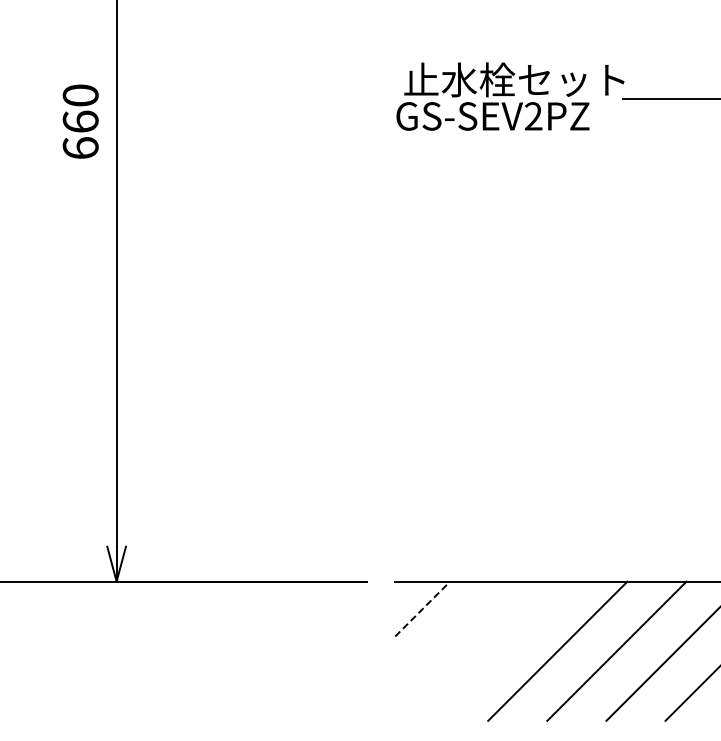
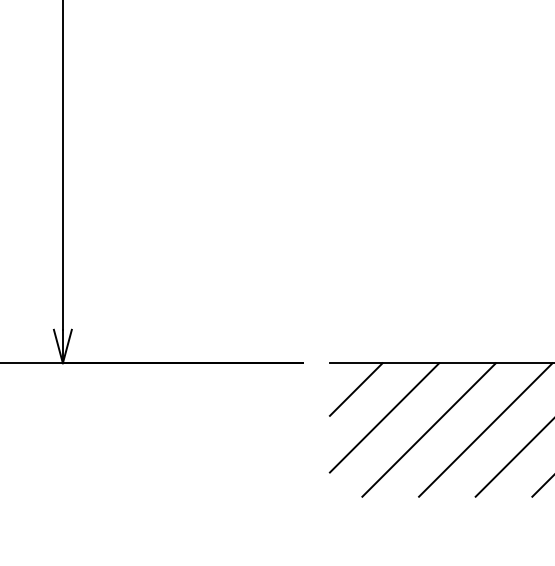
line: (422, 609) -> (356, 389), dashed -> solid
line: (452, 638) -> (384, 417), added
line: (498, 650) -> (428, 429), added

